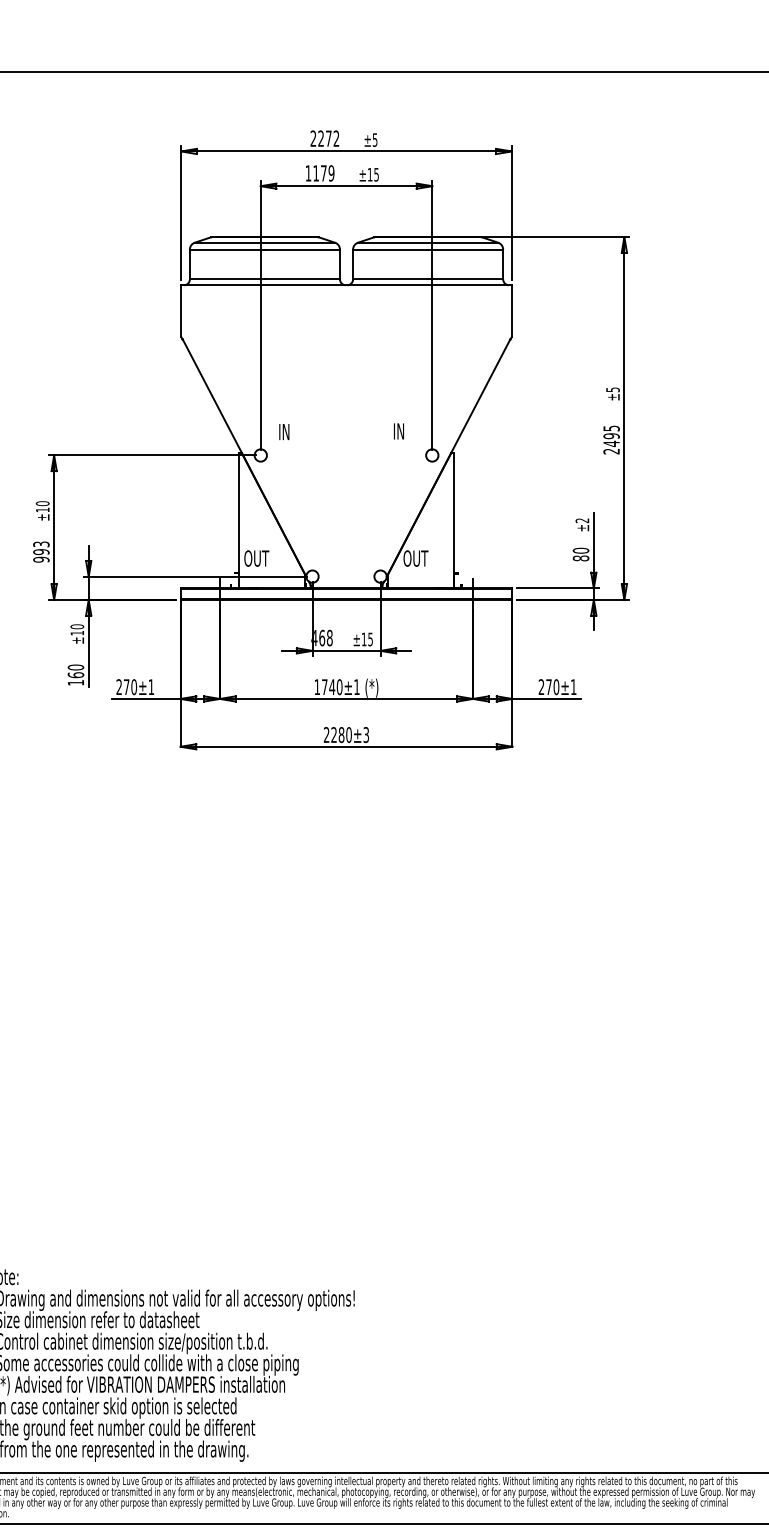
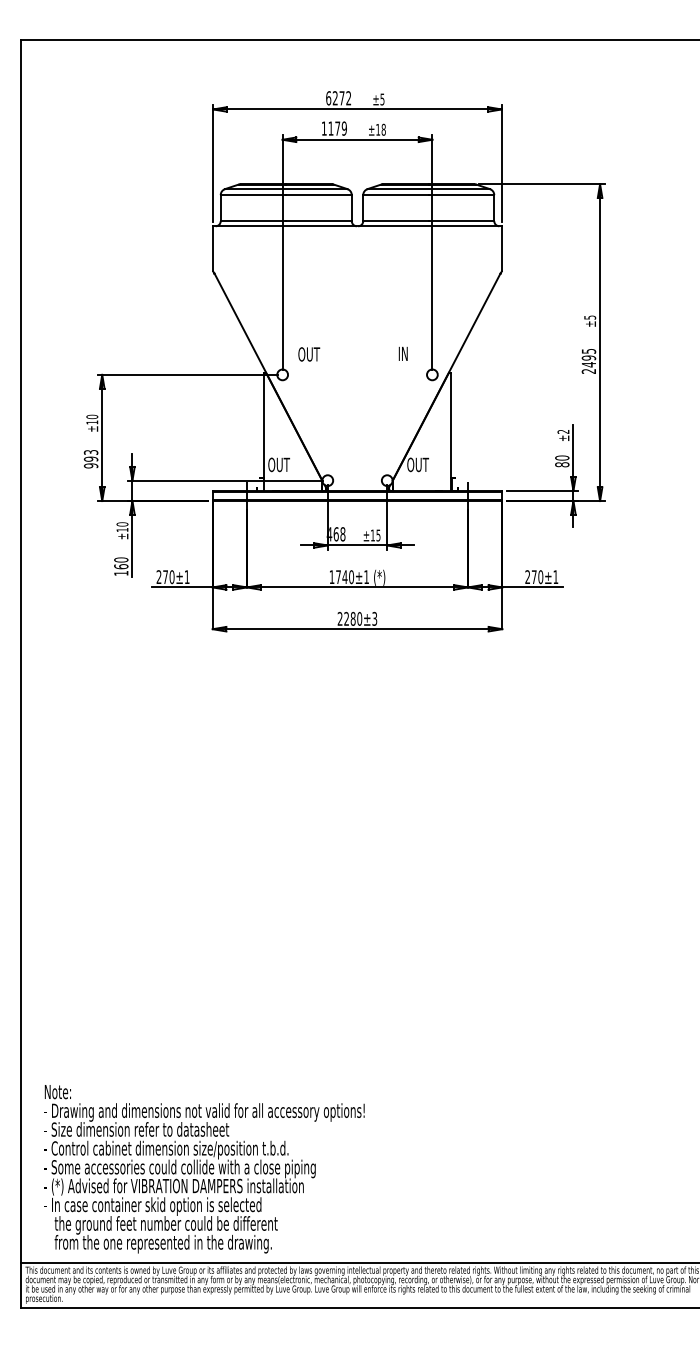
text: (313, 138) -> (328, 98), 2272 -> 6272
text: (376, 174) -> (383, 129), ±15 -> ±18
text: (291, 432) -> (309, 354), IN -> OUT

